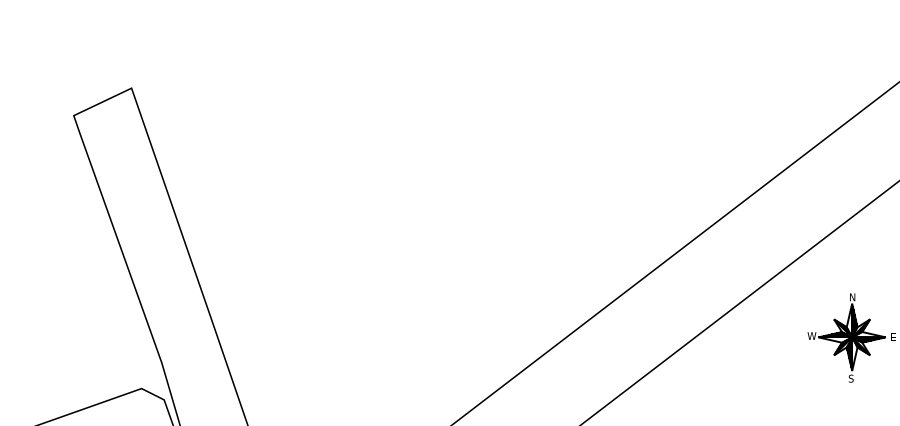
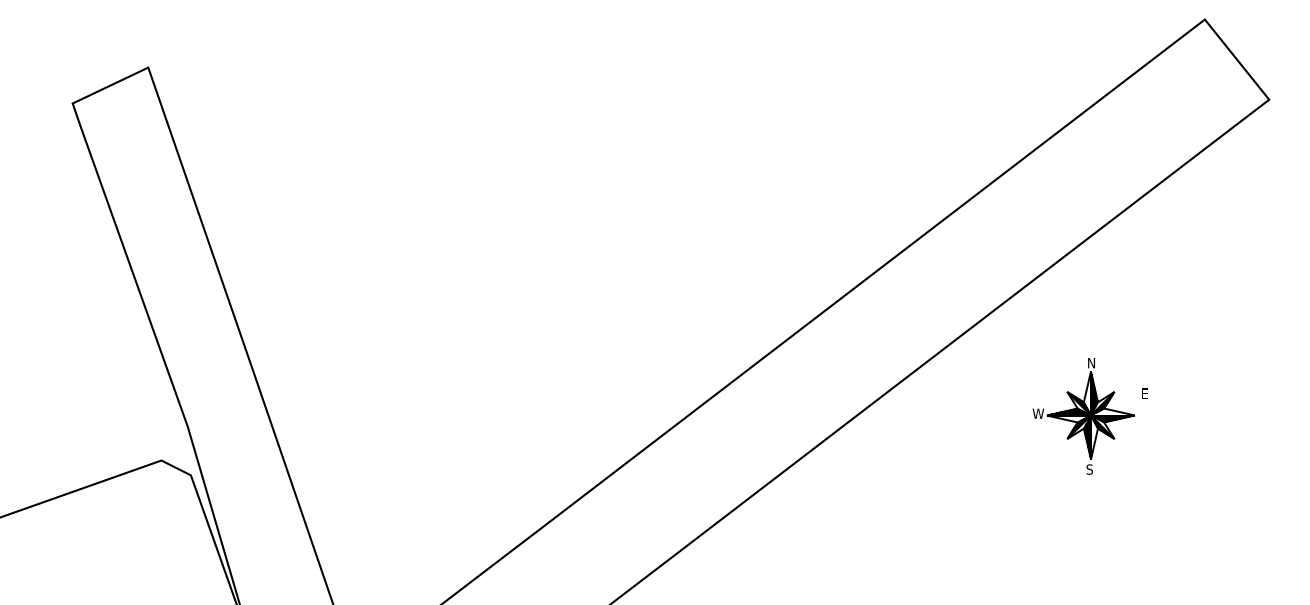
part: (846, 338) -> (1083, 416), moved

